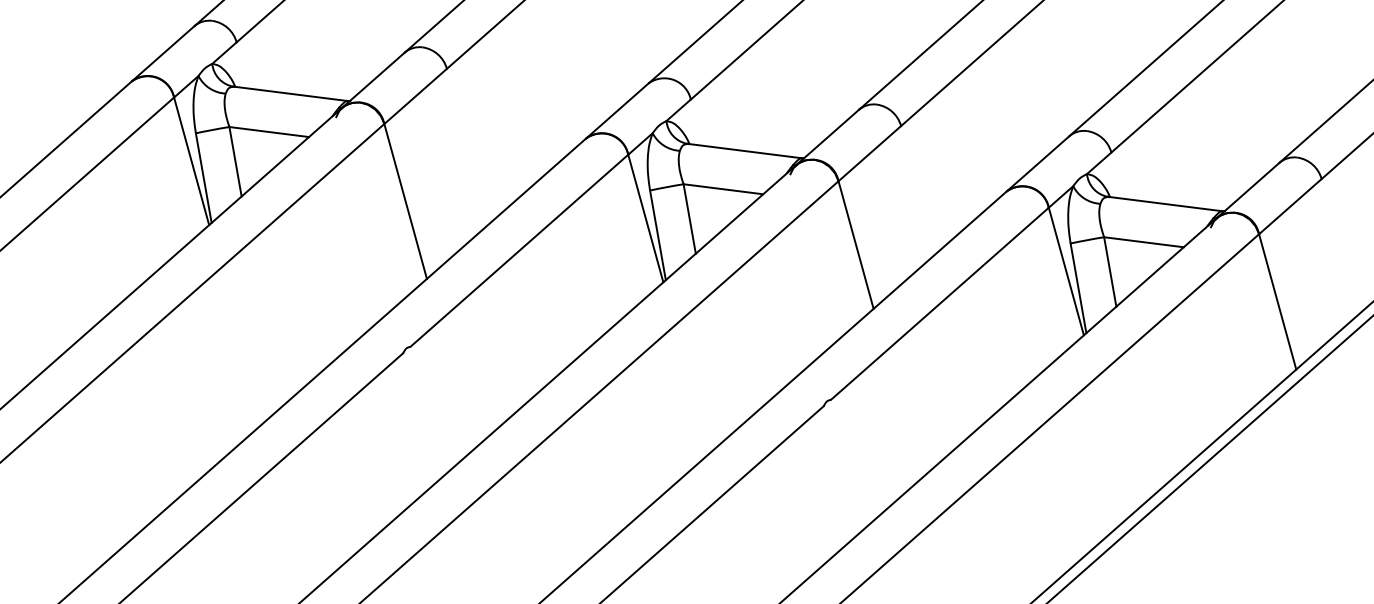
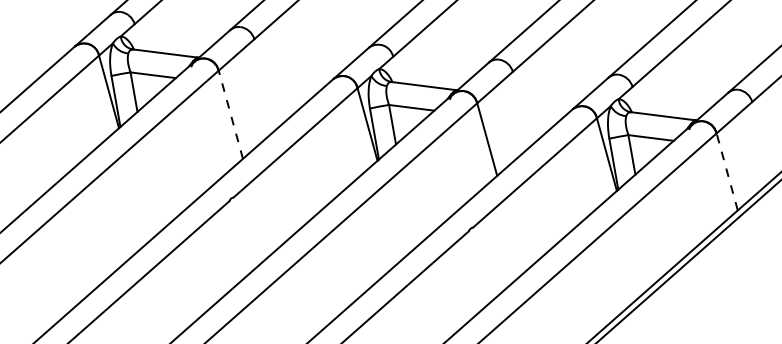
line: (405, 200) -> (230, 114), solid -> dashed
line: (1278, 301) -> (727, 171), solid -> dashed

